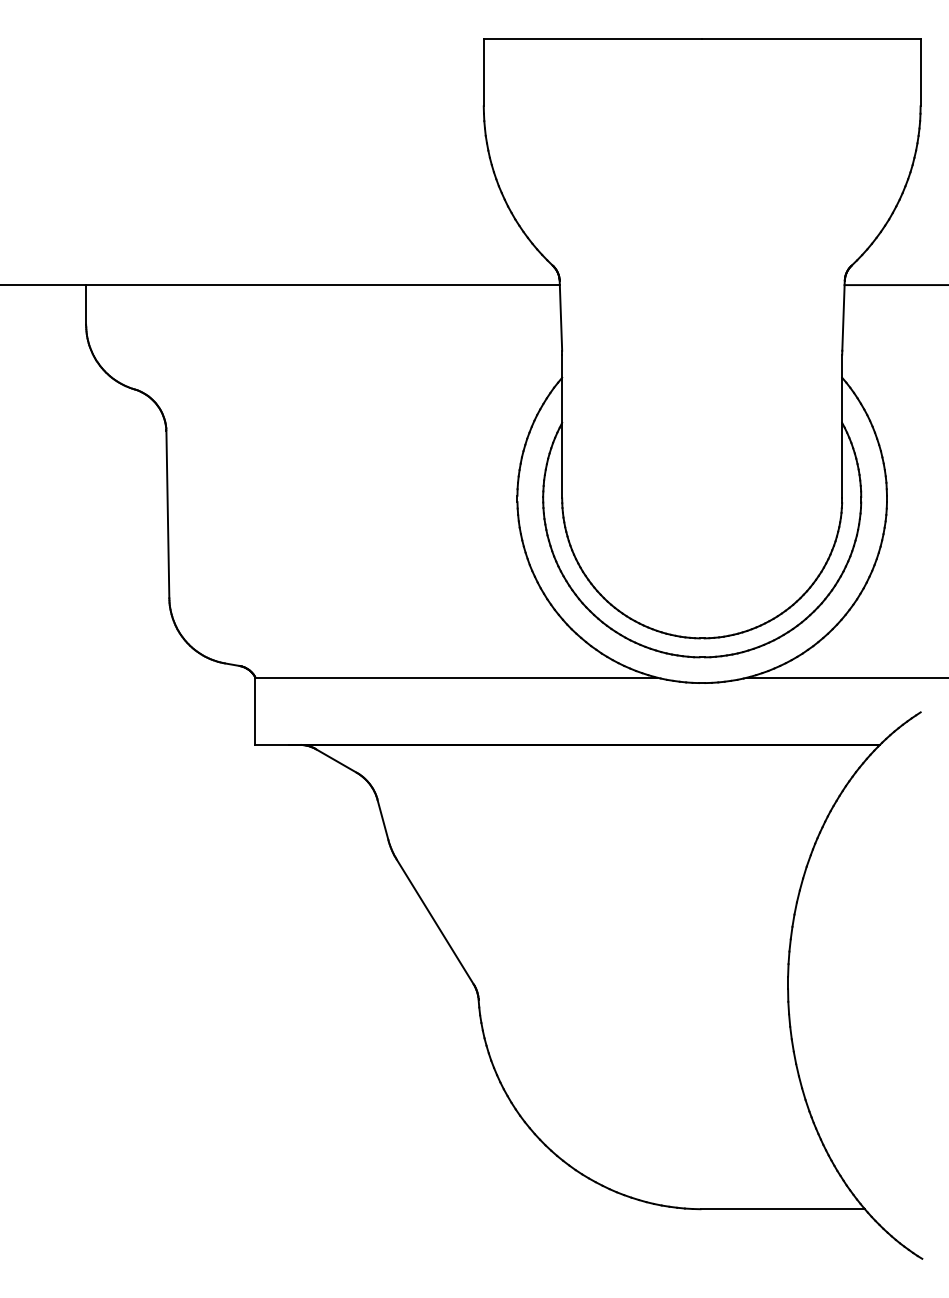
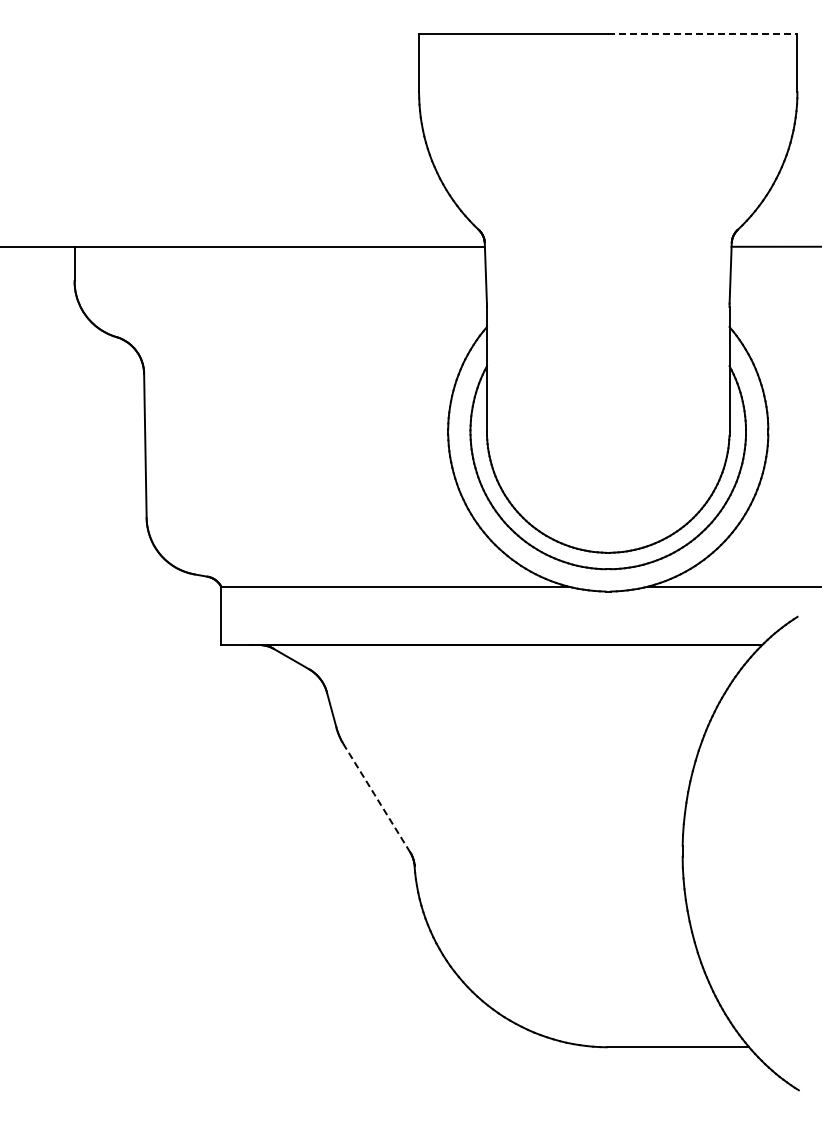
line: (811, 38) -> (702, 33), solid -> dashed
line: (434, 920) -> (376, 797), solid -> dashed

